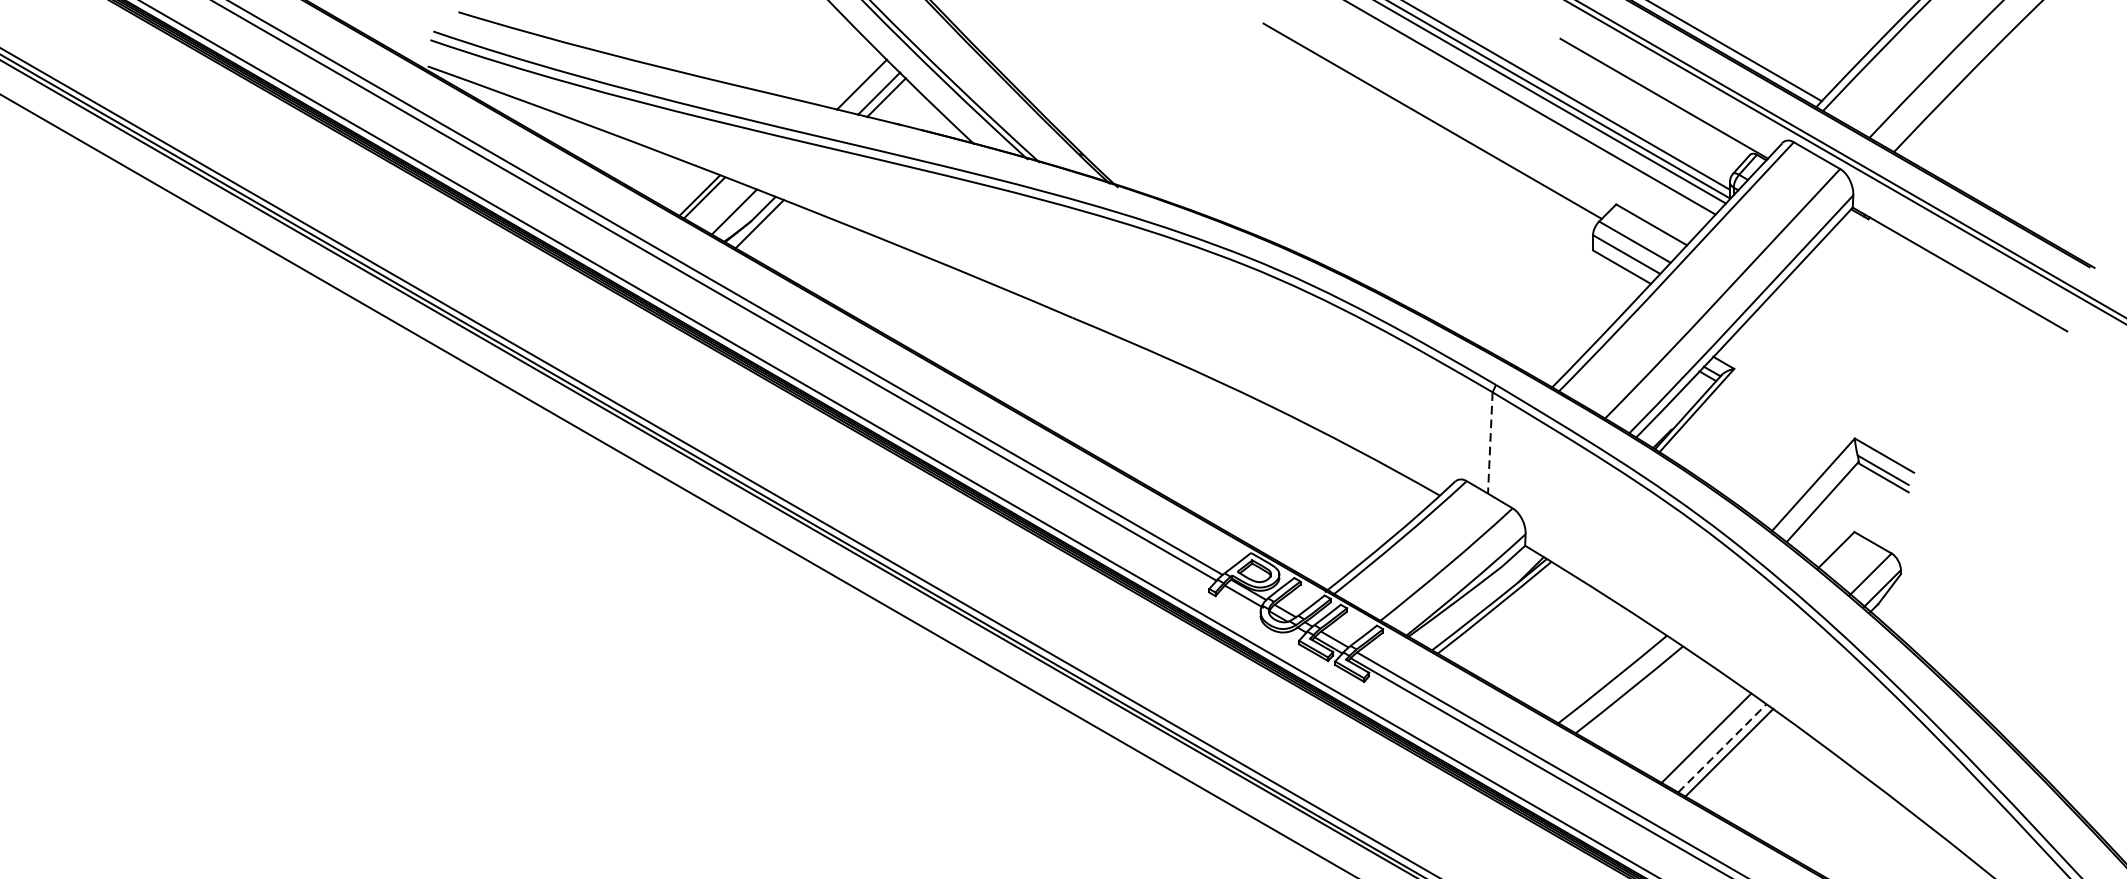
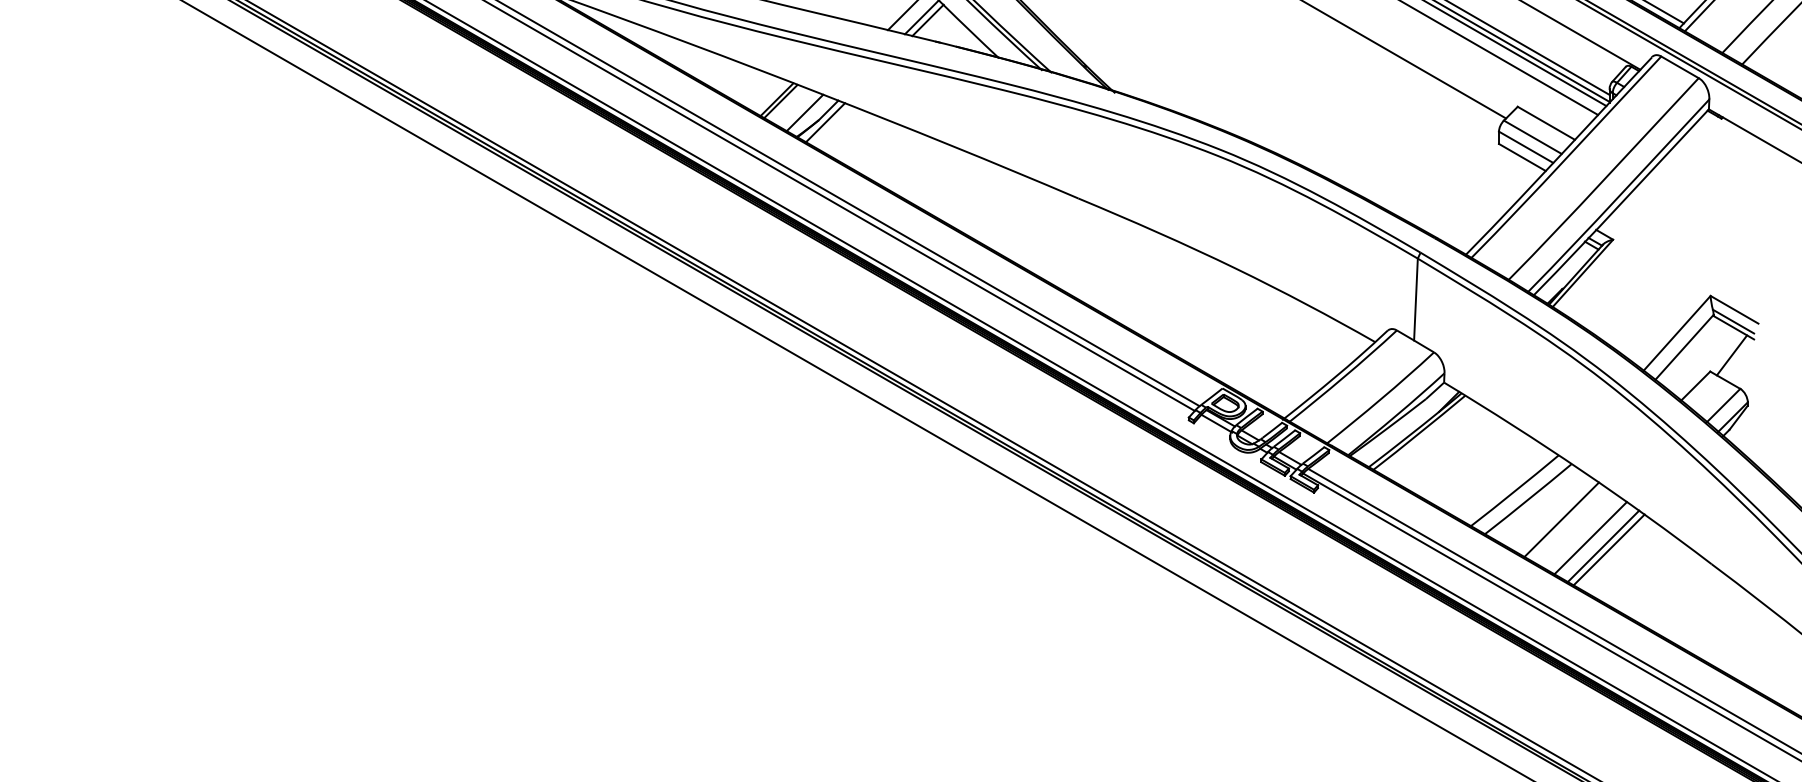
line: (1489, 442) -> (1415, 299), dashed -> solid
line: (1880, 512) -> (1731, 355), added
line: (1670, 715) -> (1561, 519), added
line: (1722, 748) -> (1603, 546), dashed -> solid

